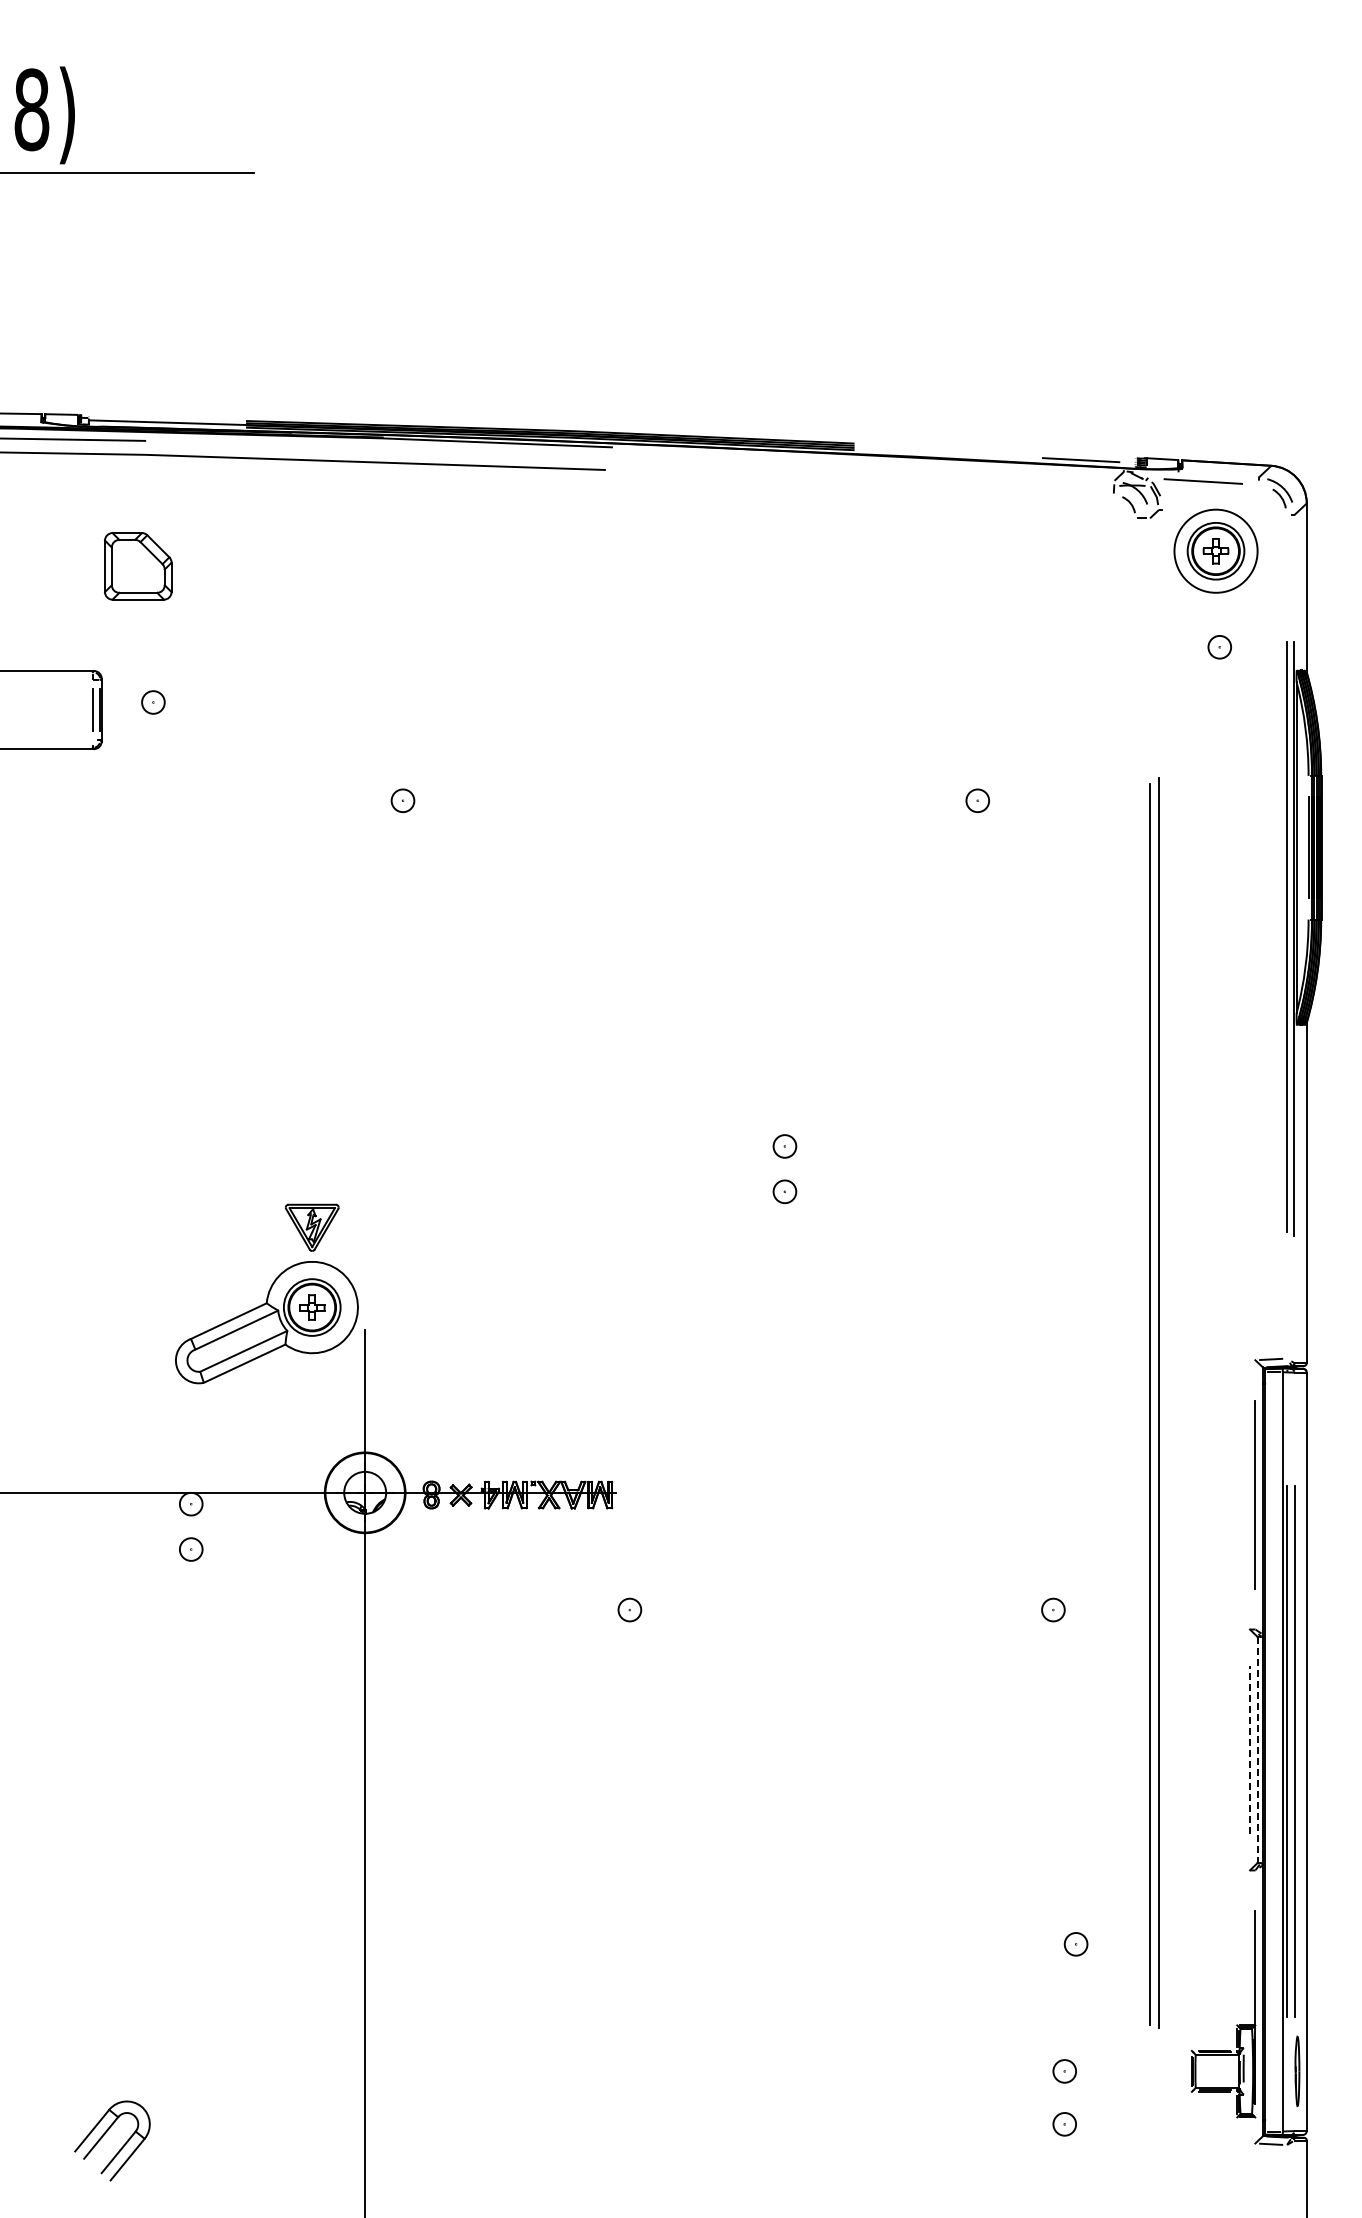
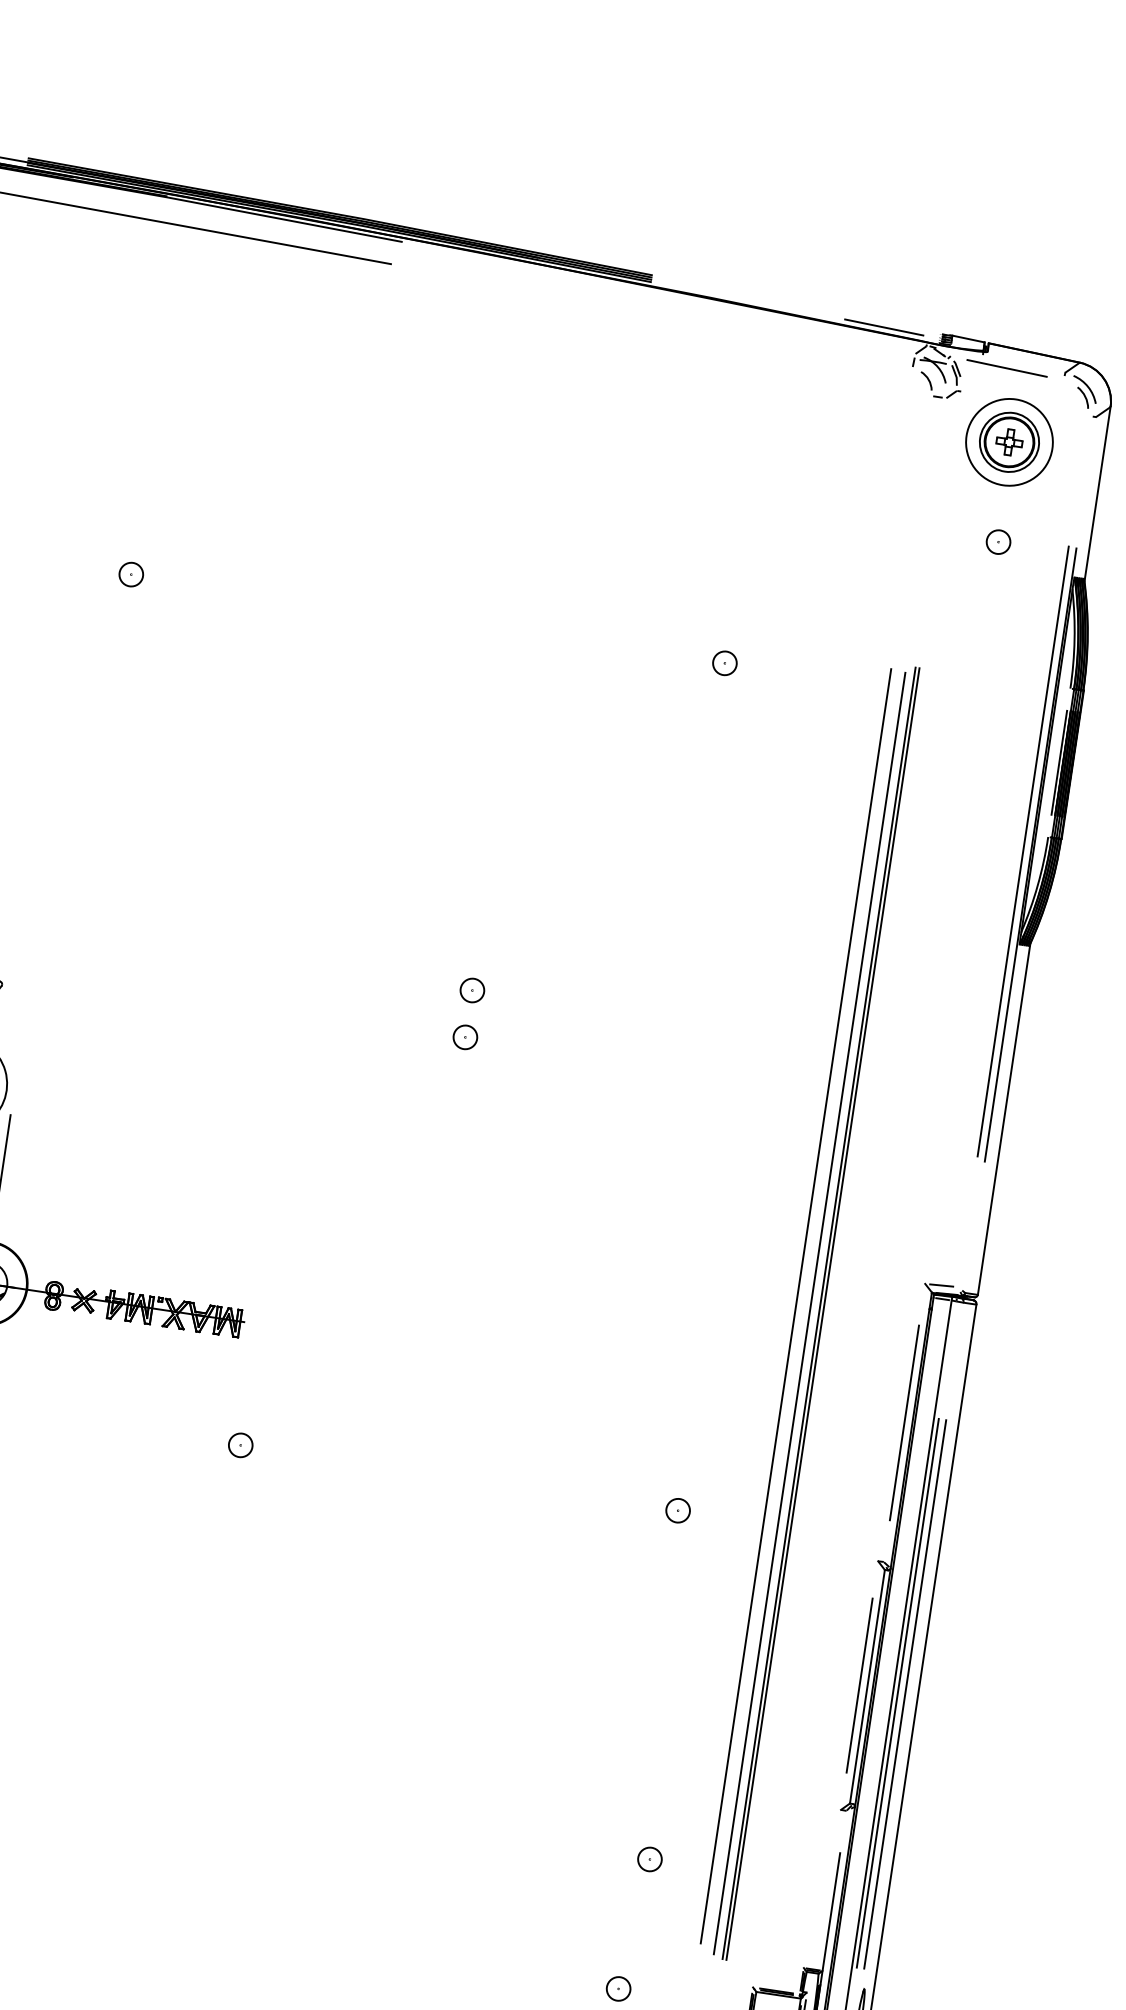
line: (1136, 1399) -> (796, 1306), added
line: (1162, 1402) -> (822, 1313), added
line: (1250, 1749) -> (860, 1685), dashed -> solid
line: (1257, 1750) -> (867, 1687), dashed -> solid

